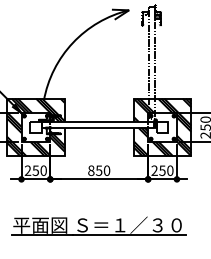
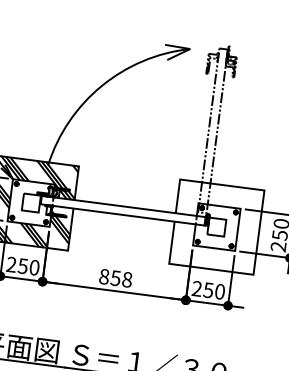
hatch: (162, 127) -> (216, 227), removed
text: (106, 170) -> (126, 279), 850 -> 858

